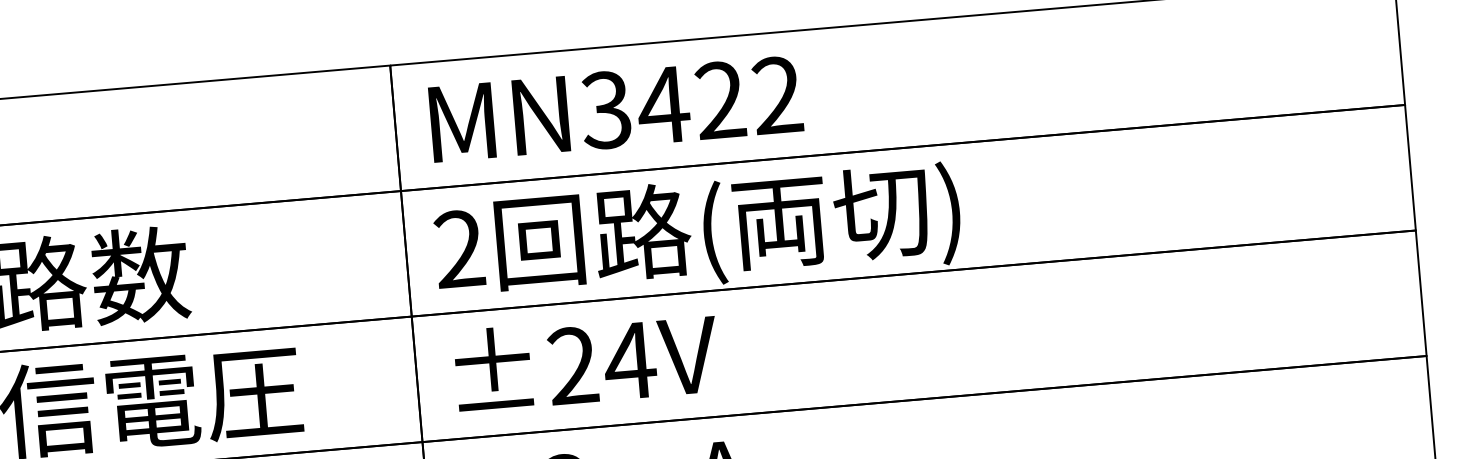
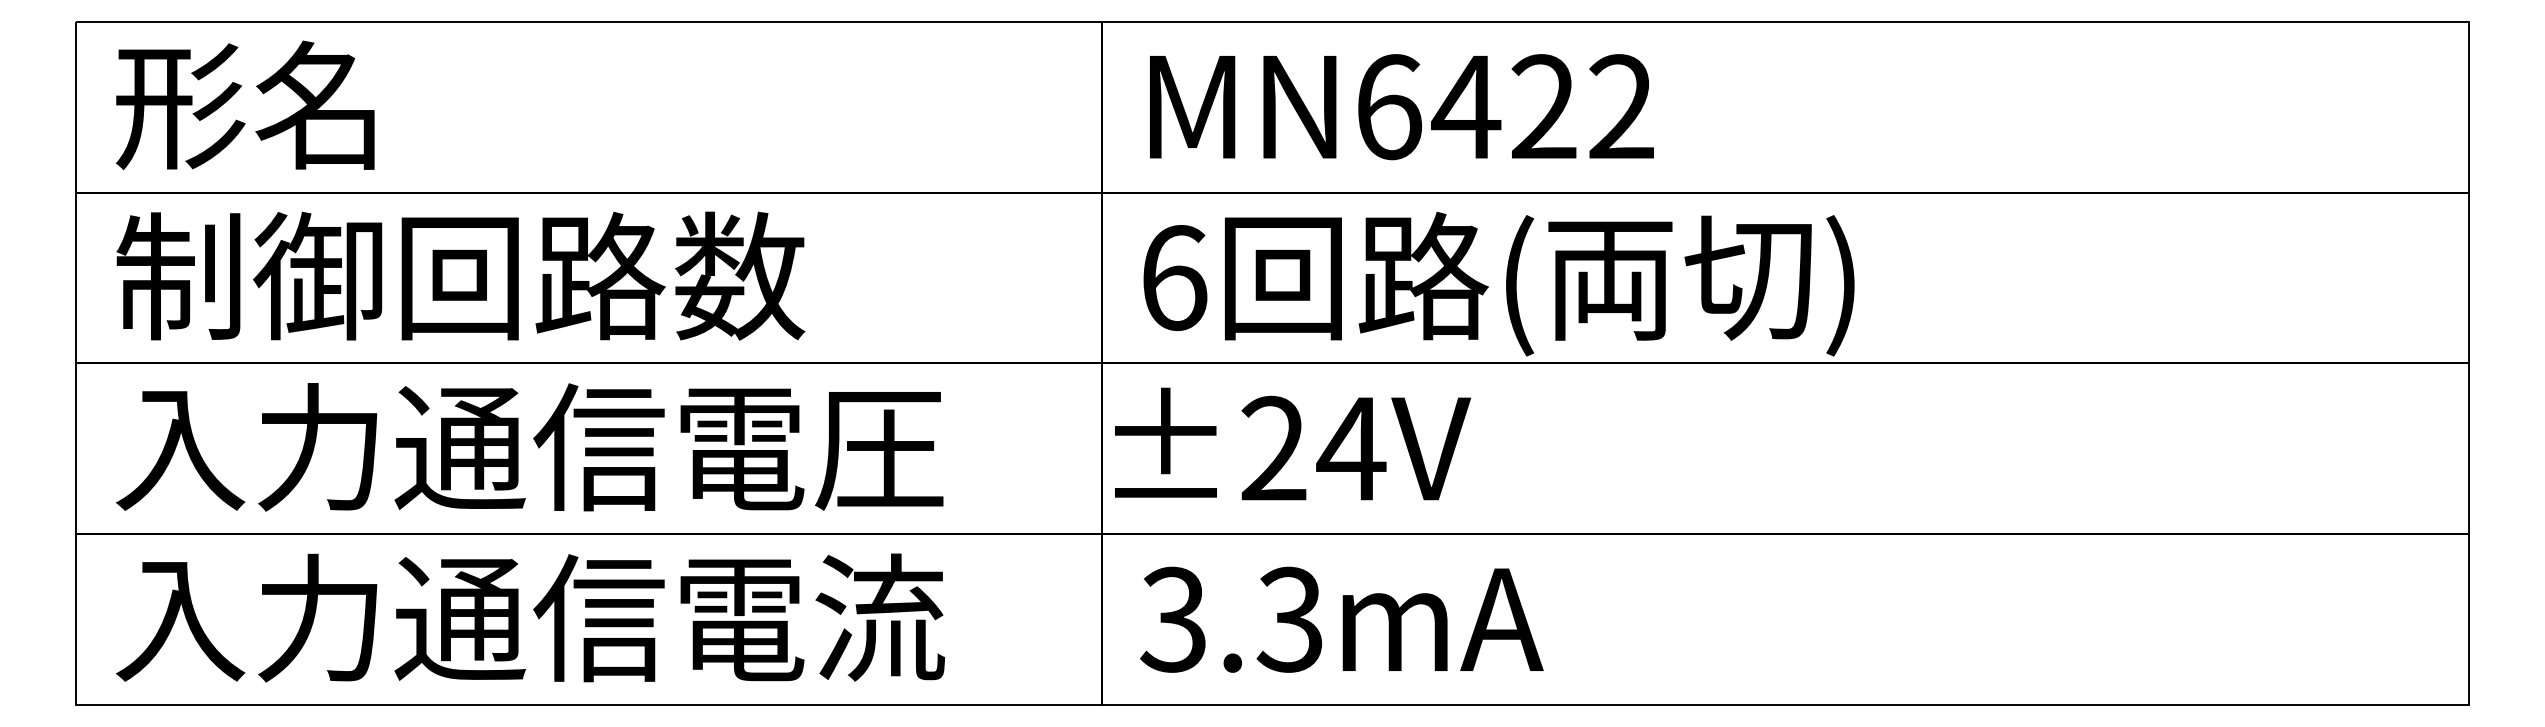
text: (606, 110) -> (1388, 107), MN3422 -> MN6422
text: (459, 249) -> (1174, 278), 2 -> 6
text: (586, 360) -> (1292, 443), moved

